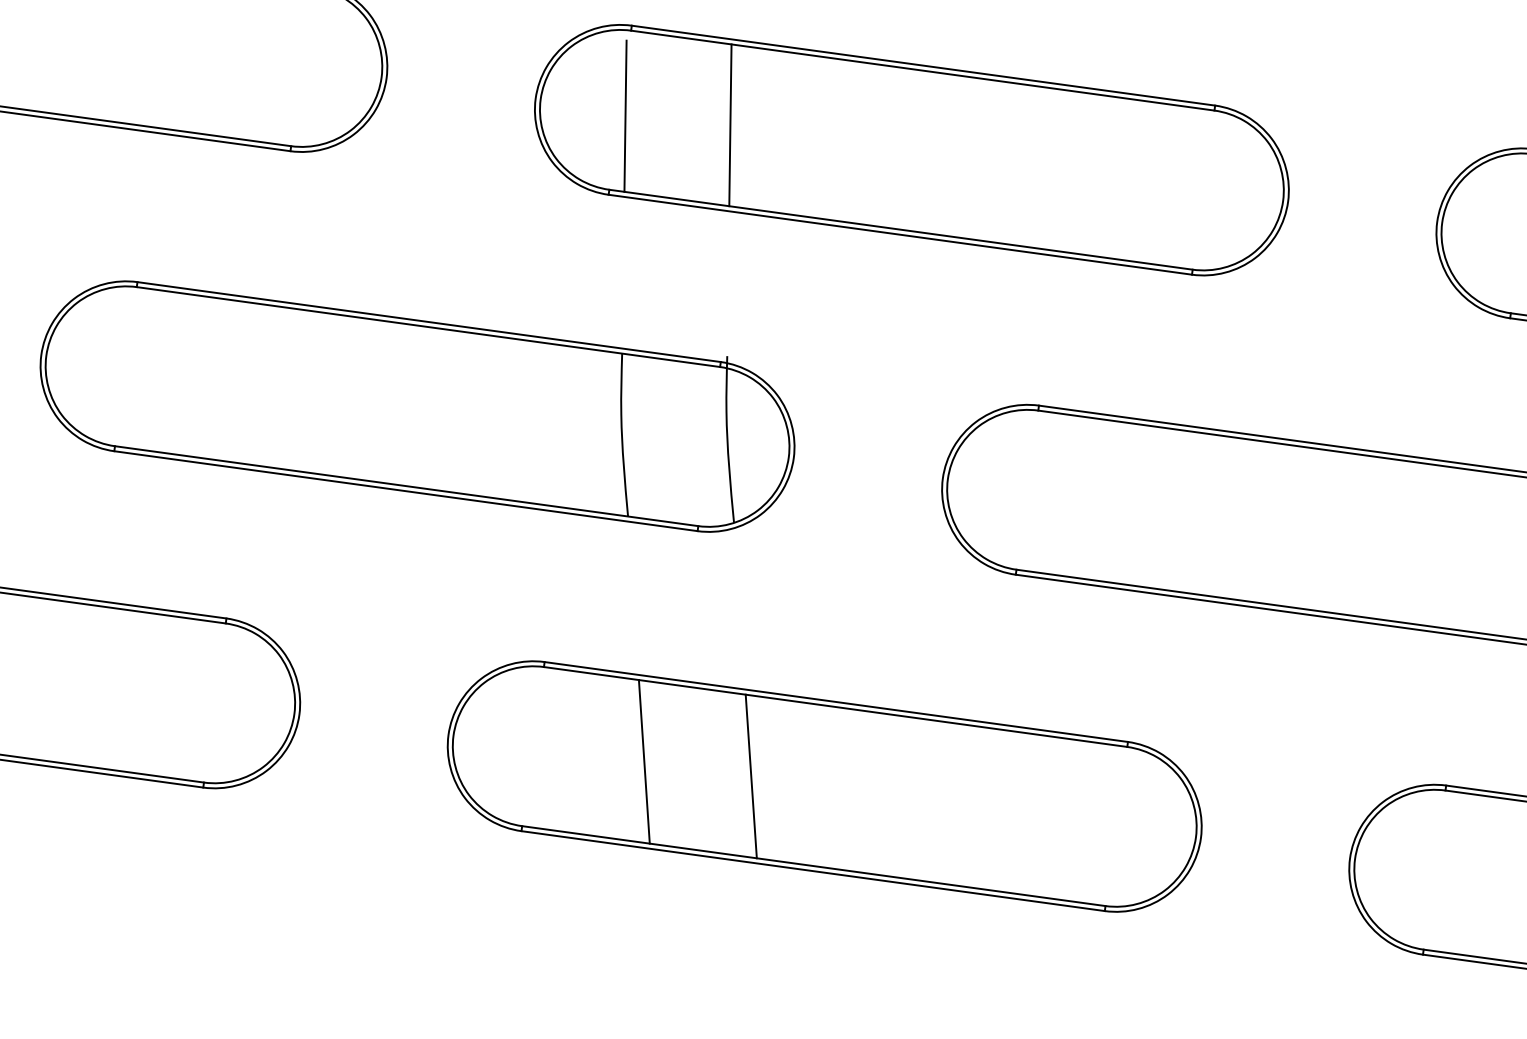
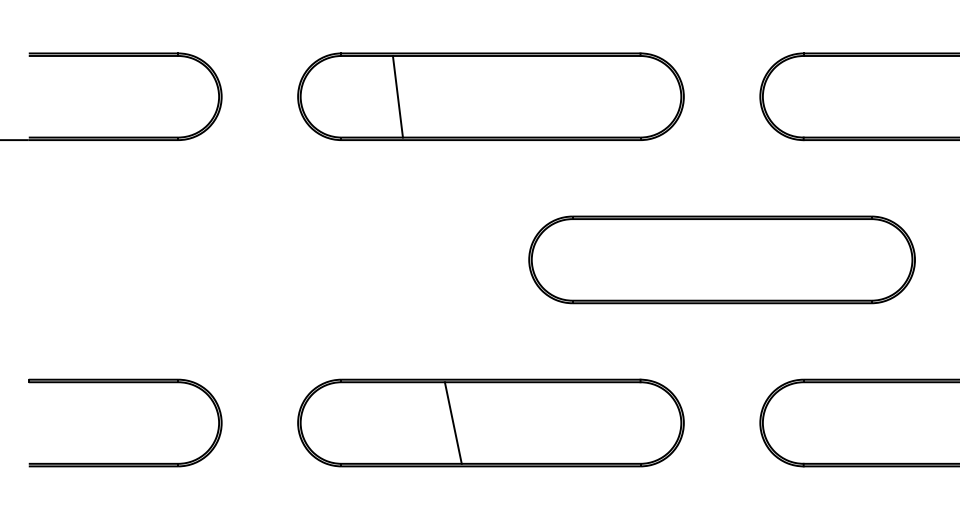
line: (625, 116) -> (344, 99), removed
part: (417, 403) -> (259, 258), removed
line: (644, 760) -> (398, 422), removed

